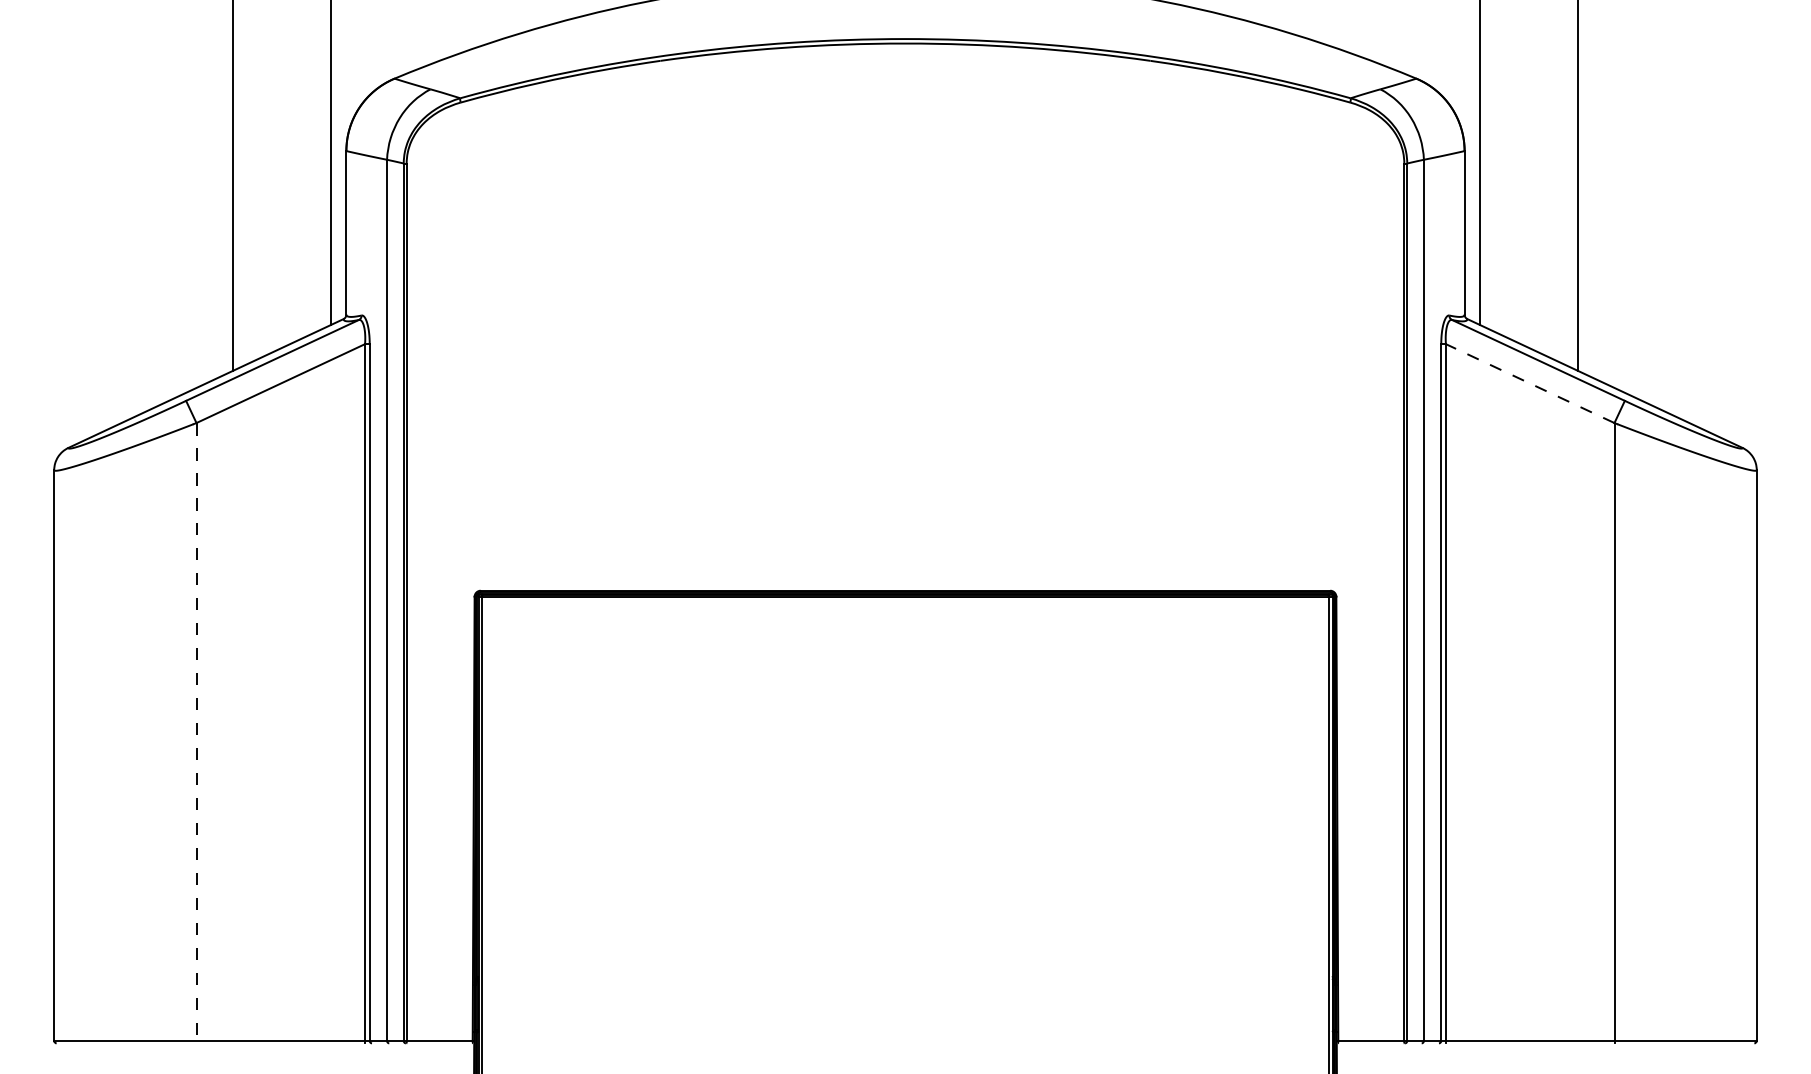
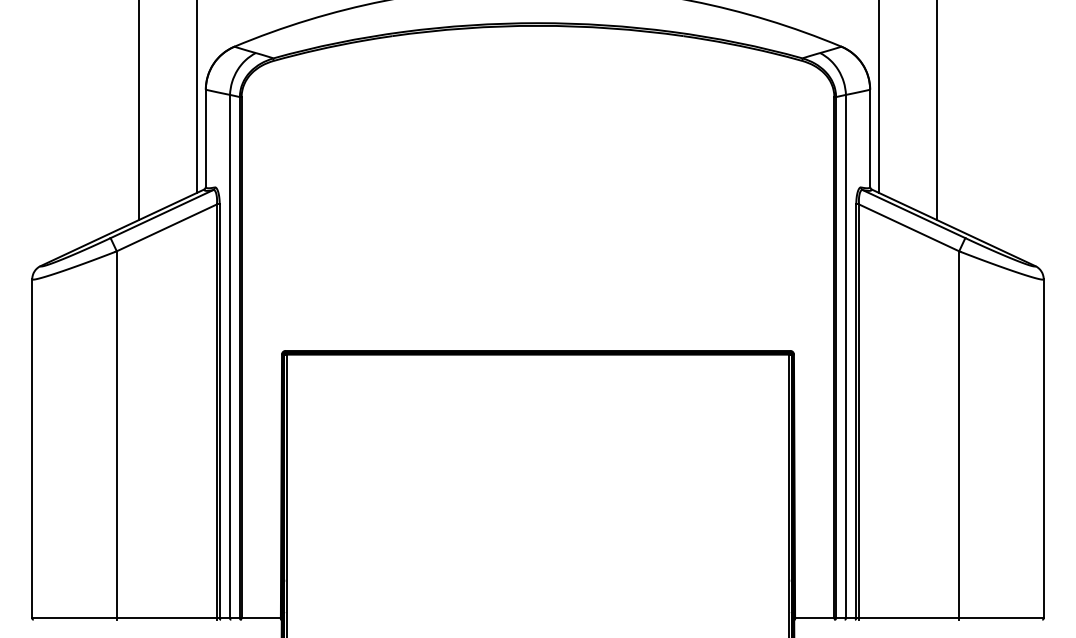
line: (1529, 382) -> (908, 227), dashed -> solid
line: (195, 734) -> (116, 436), dashed -> solid

